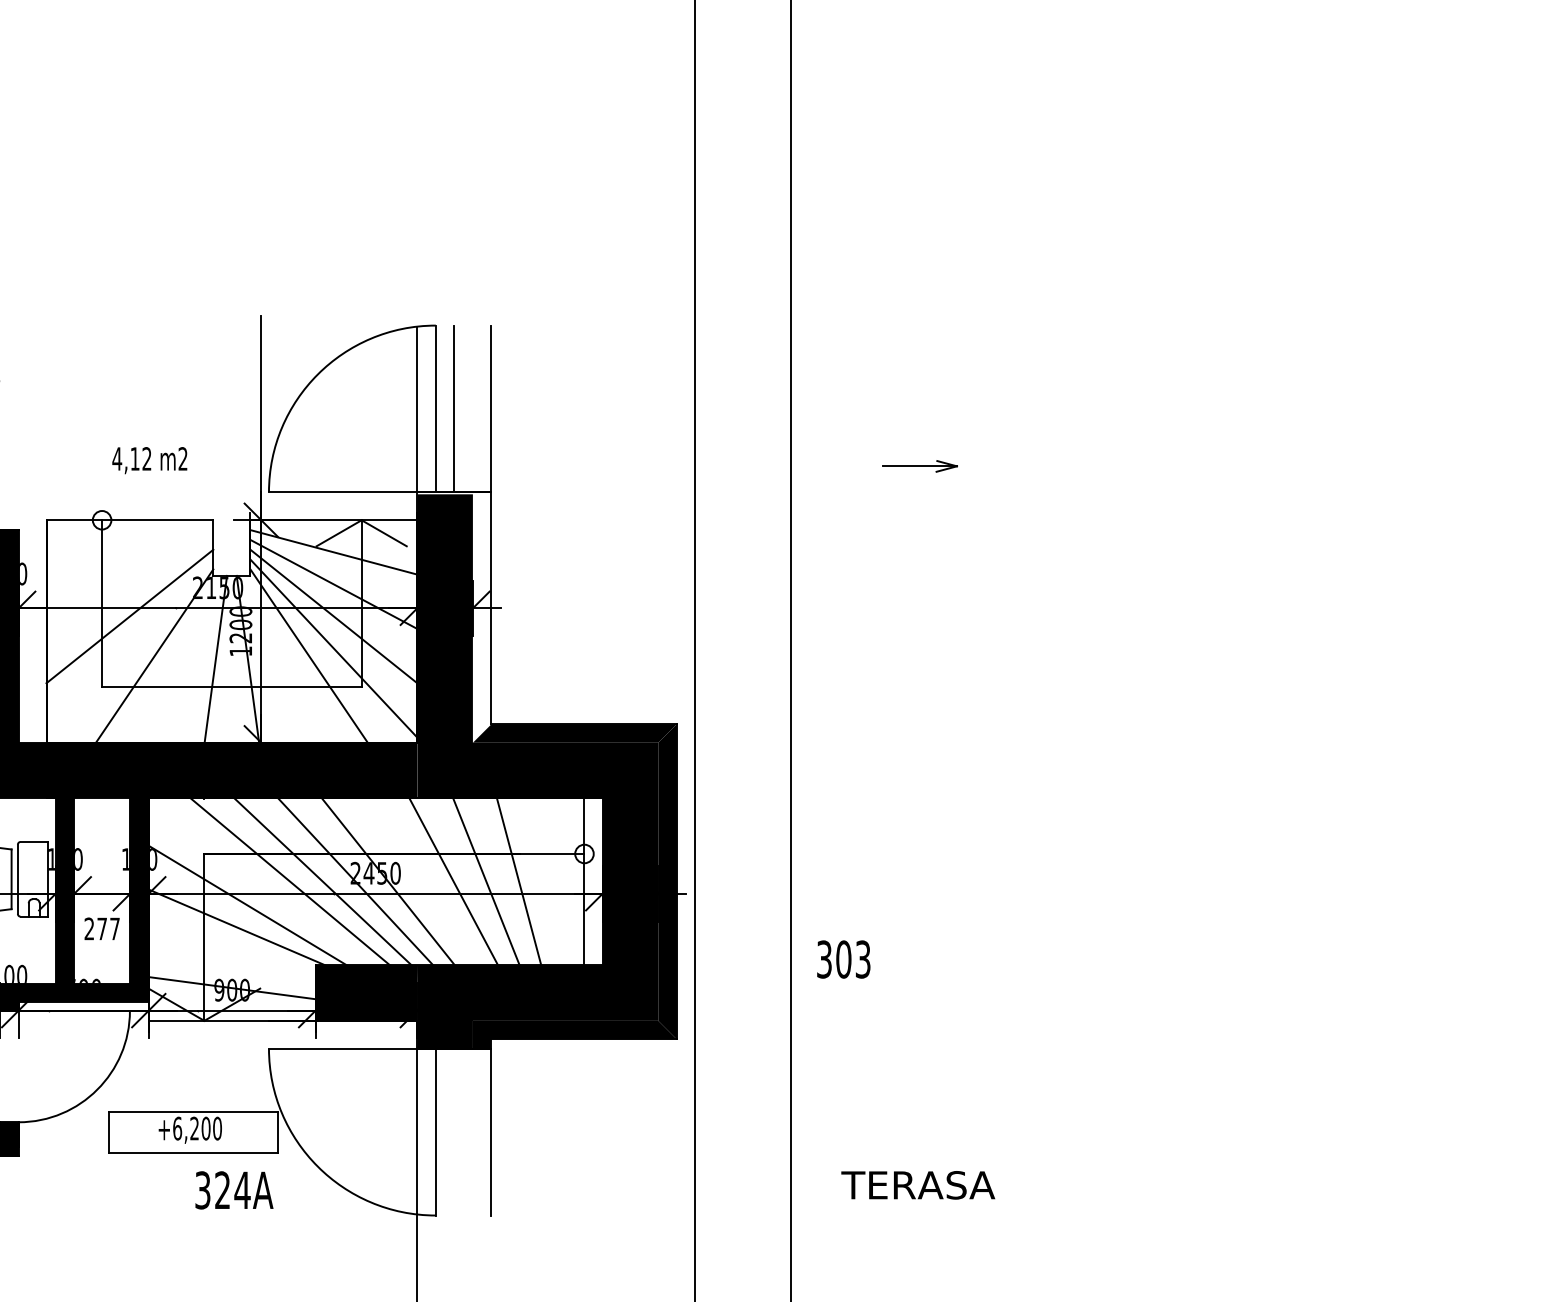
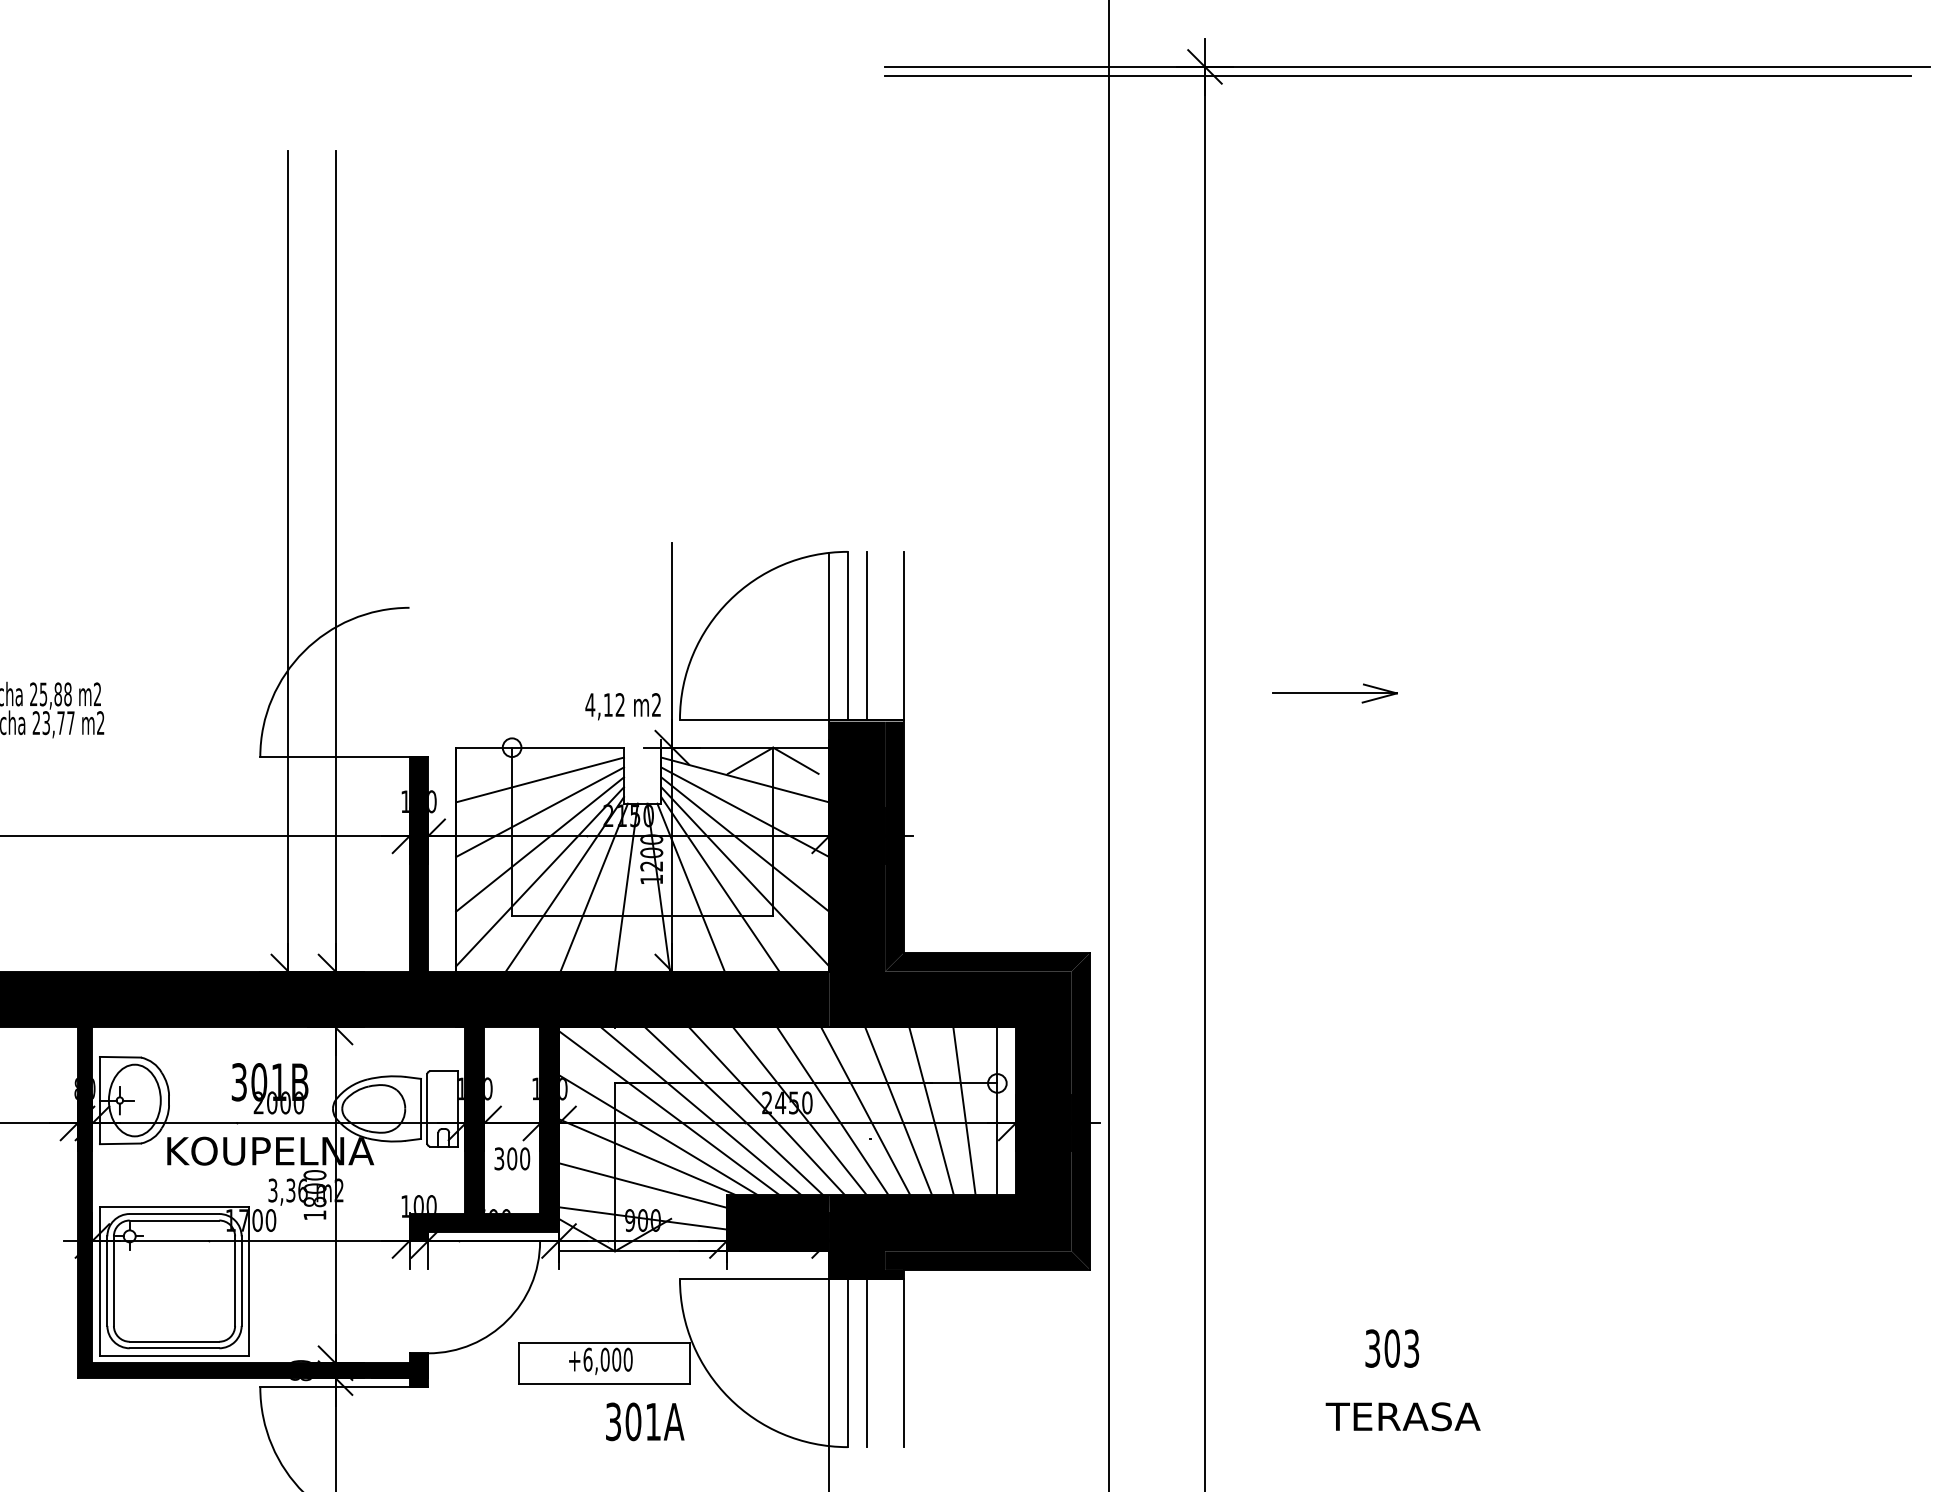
text: (149, 460) -> (622, 706), moved
part: (919, 466) -> (1334, 693), size x1.67
line: (130, 551) -> (540, 779), added
line: (130, 584) -> (540, 812), added
fill: (482, 618) -> (894, 846), added
line: (130, 648) -> (540, 876), added
line: (183, 659) -> (593, 887), added
line: (279, 659) -> (690, 887), added
line: (420, 881) -> (832, 1111), added
line: (551, 881) -> (964, 1111), added
line: (258, 883) -> (669, 1113), added
text: (102, 928) -> (512, 1158), 277 -> 300
line: (231, 955) -> (642, 1185), added
text: (844, 959) -> (1392, 1348), moved
text: (193, 1128) -> (604, 1359), +6,200 -> +6,000
line: (454, 1132) -> (866, 1363), added
text: (917, 1185) -> (1402, 1416), moved
text: (232, 1190) -> (643, 1421), 324A -> 301A

